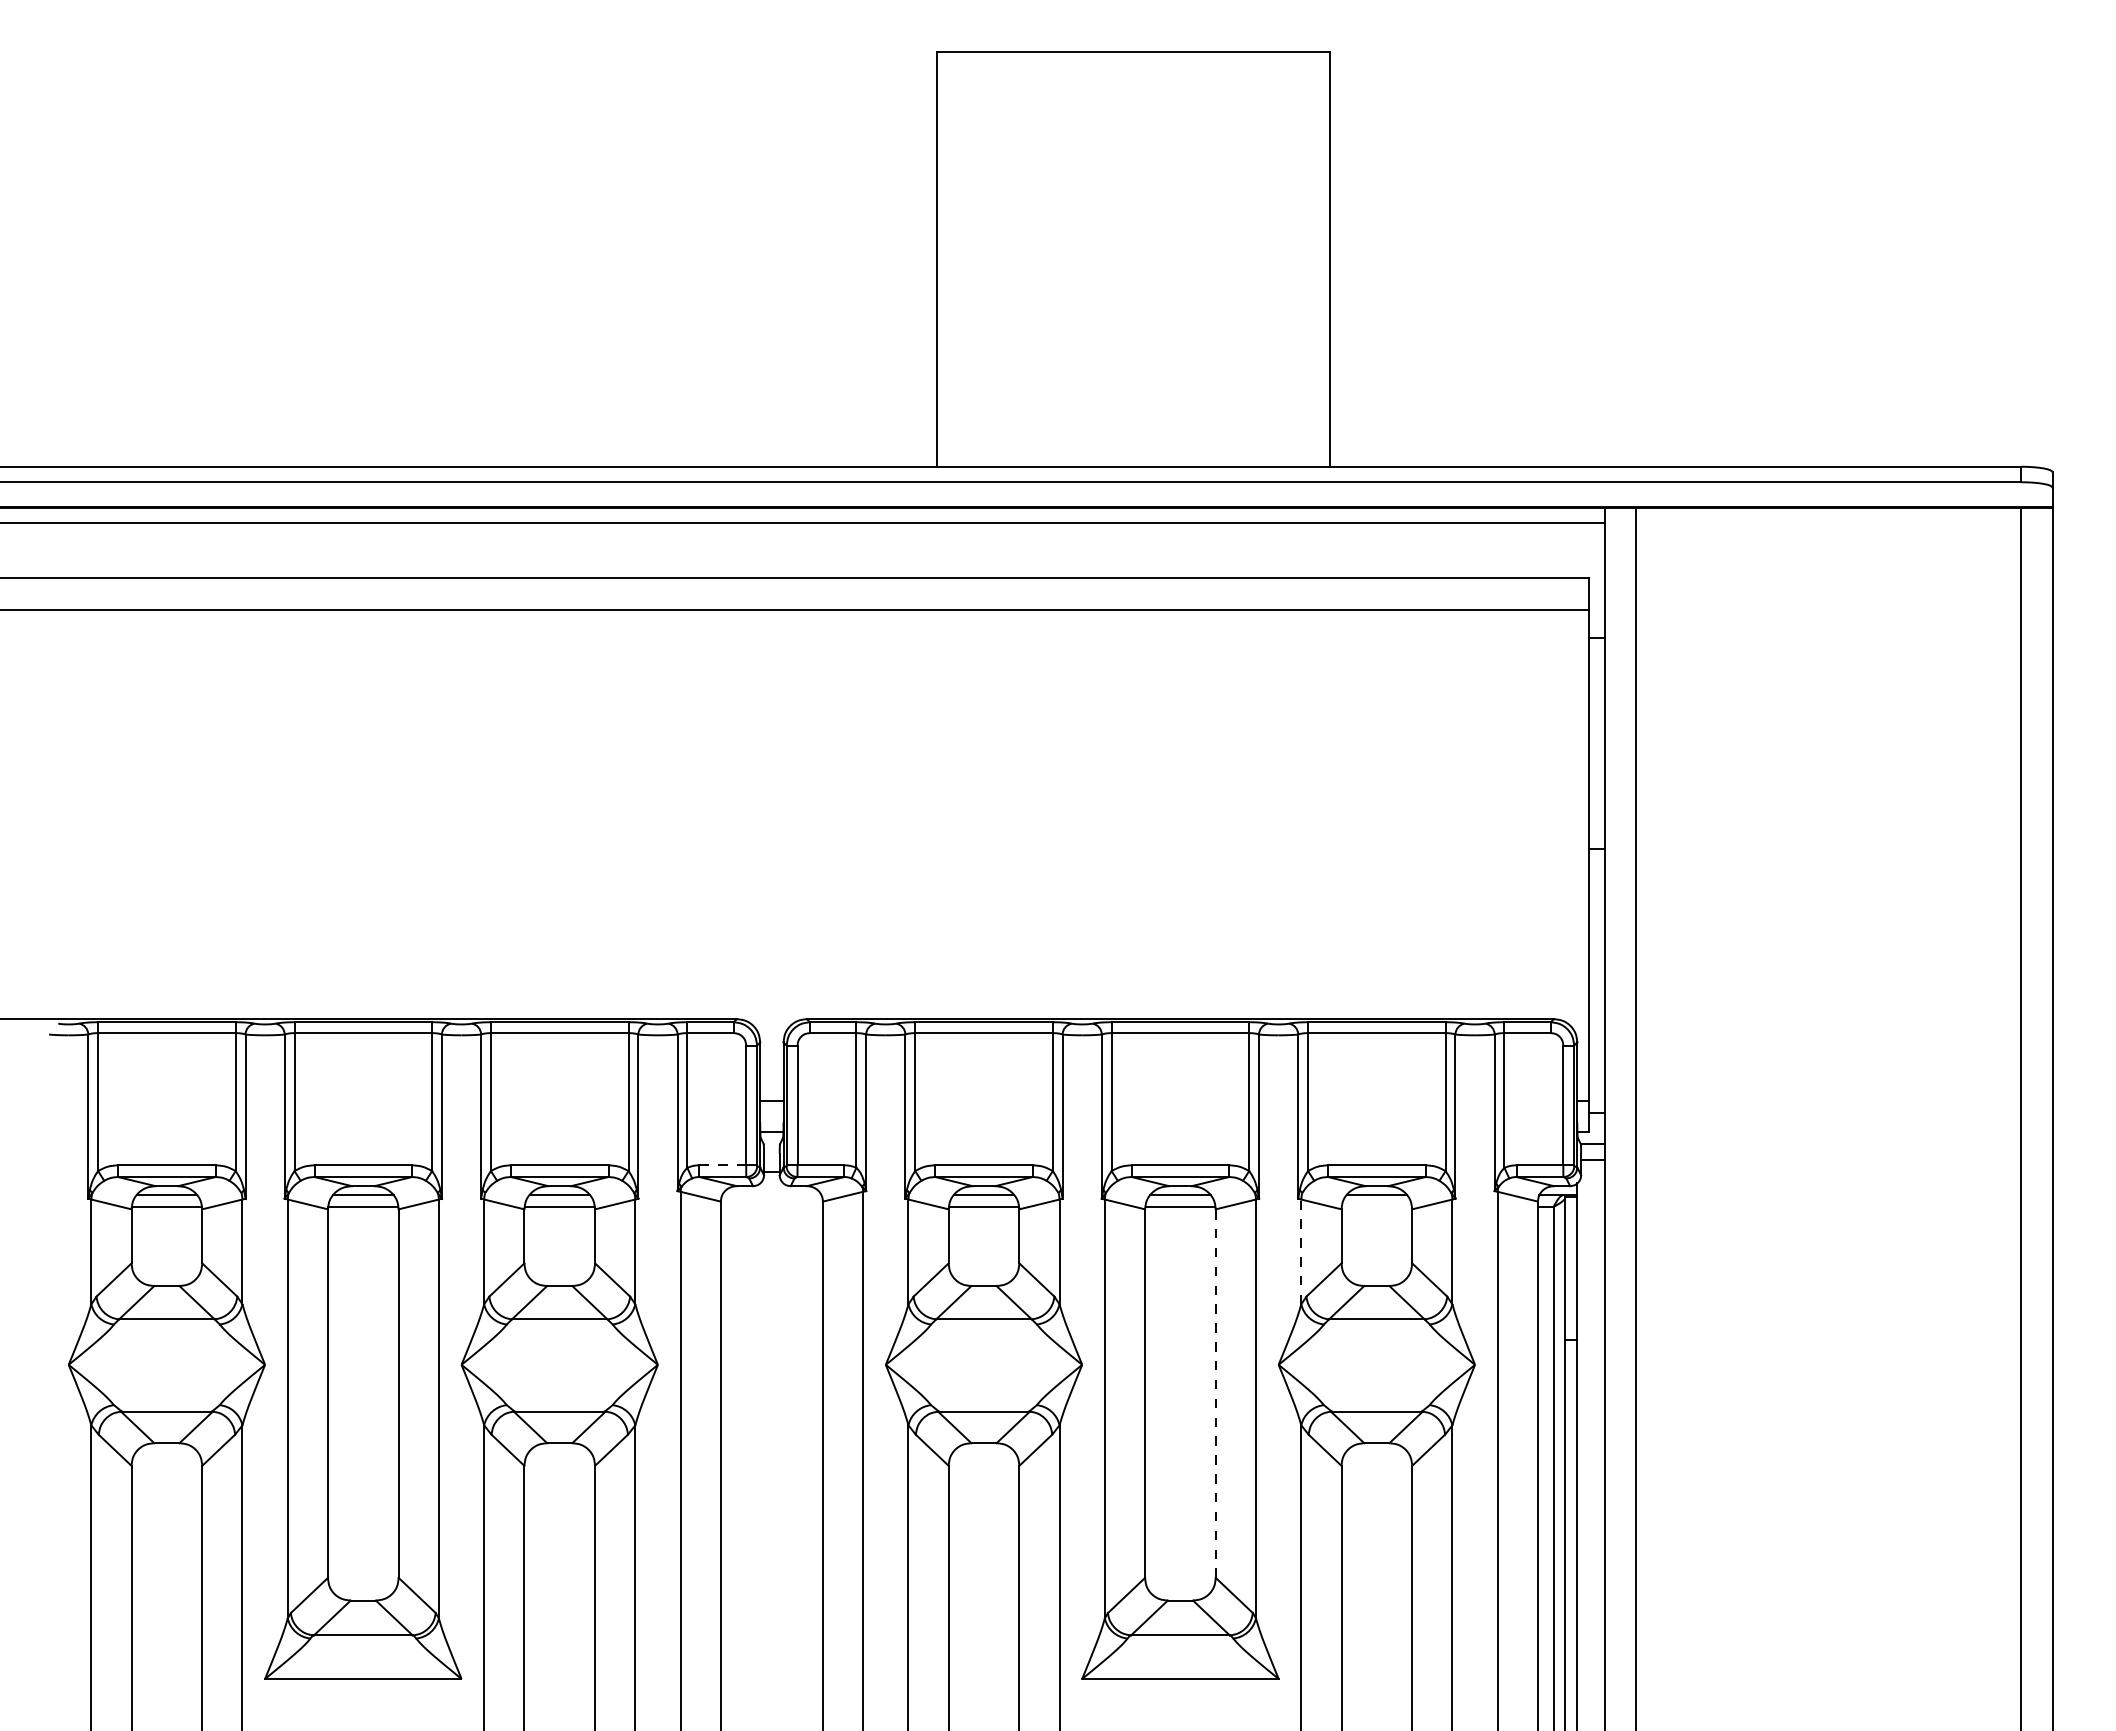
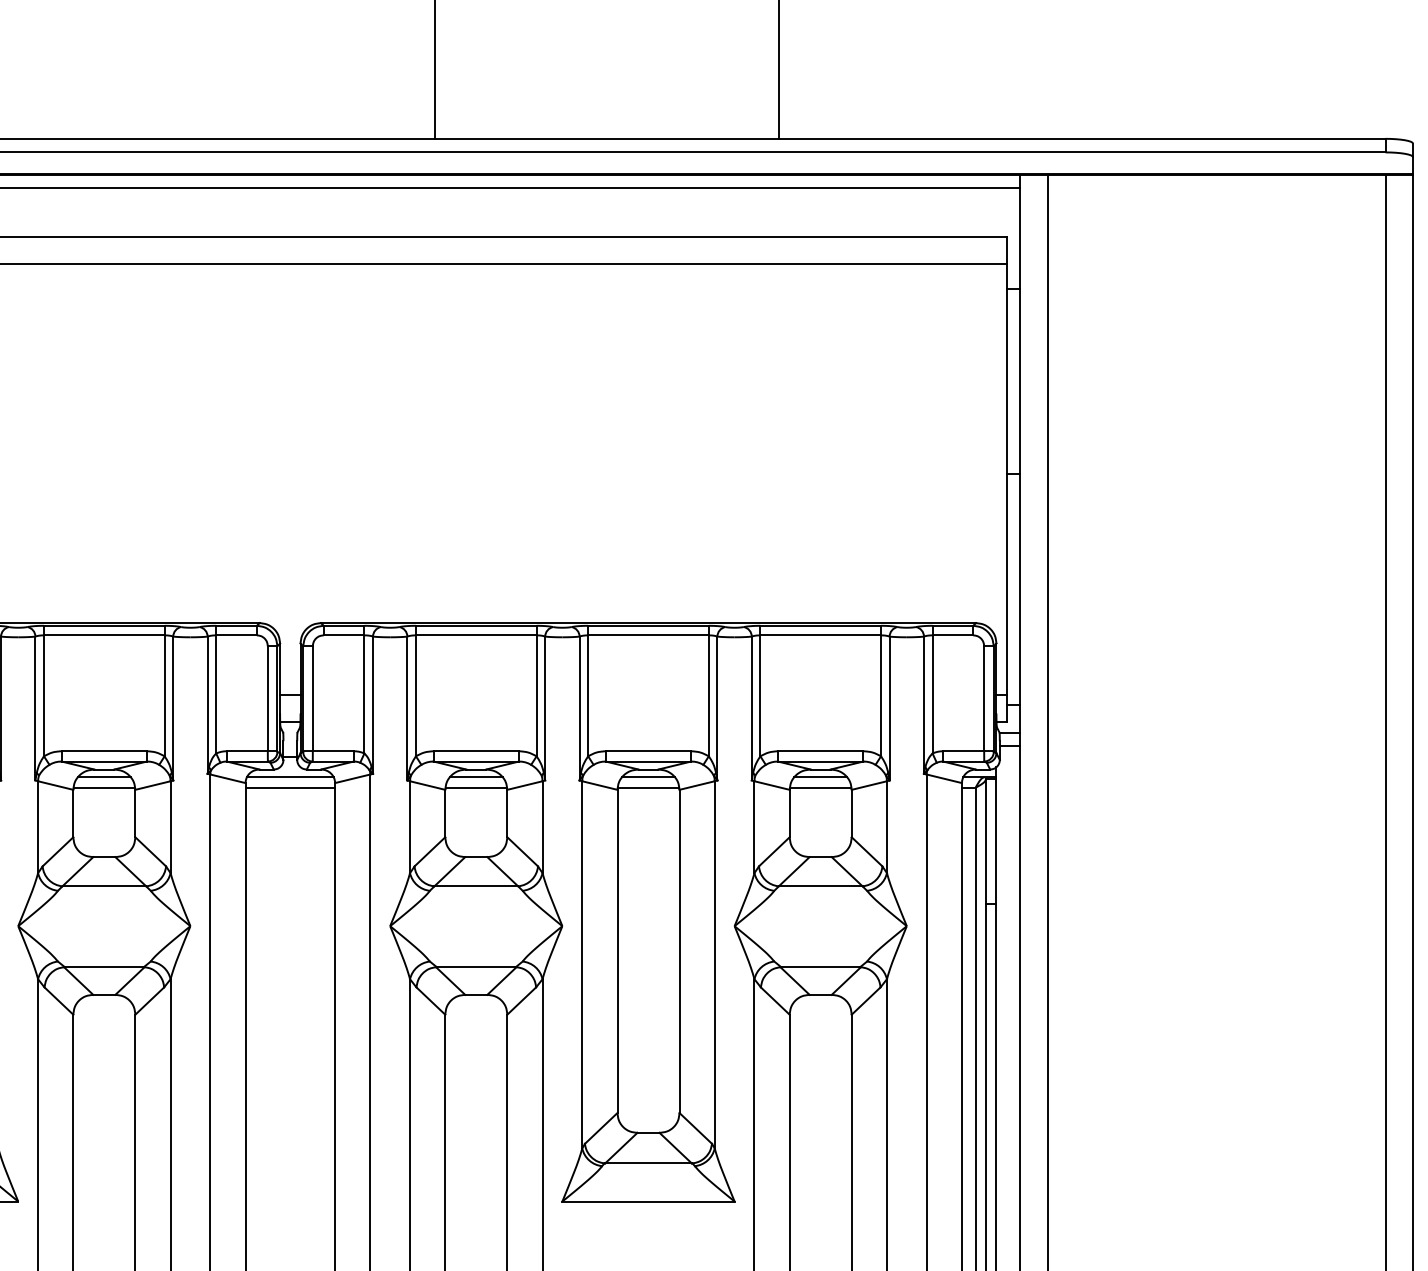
line: (723, 1165) -> (247, 751), dashed -> solid
line: (771, 1195) -> (289, 777), added
line: (771, 1206) -> (289, 787), added
line: (1376, 1206) -> (820, 787), added
line: (1301, 1251) -> (754, 826), dashed -> solid
line: (1215, 1393) -> (679, 951), dashed -> solid

